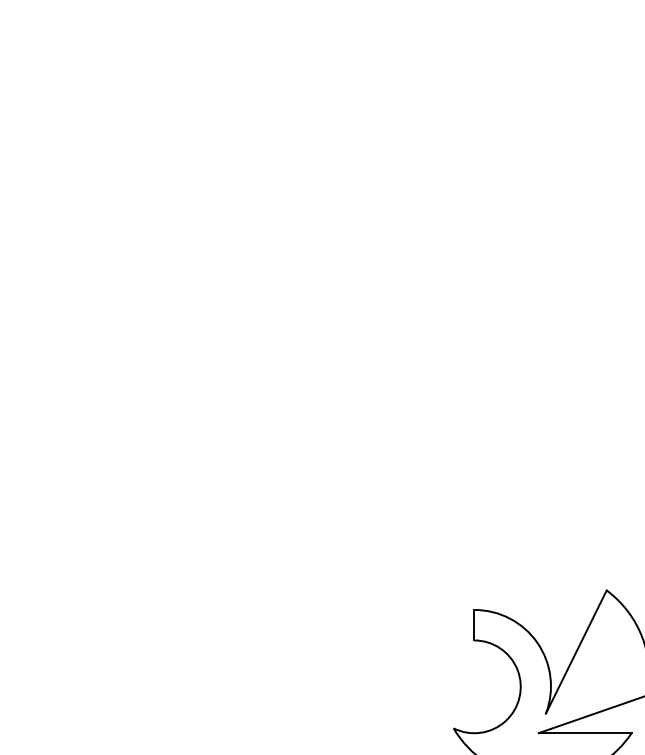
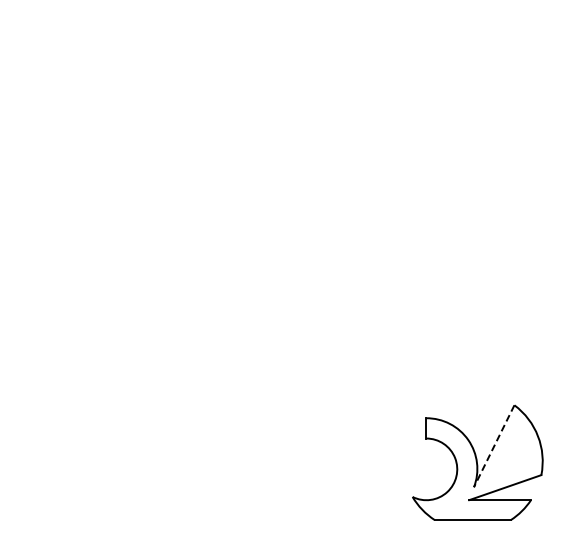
line: (576, 652) -> (494, 446), solid -> dashed

